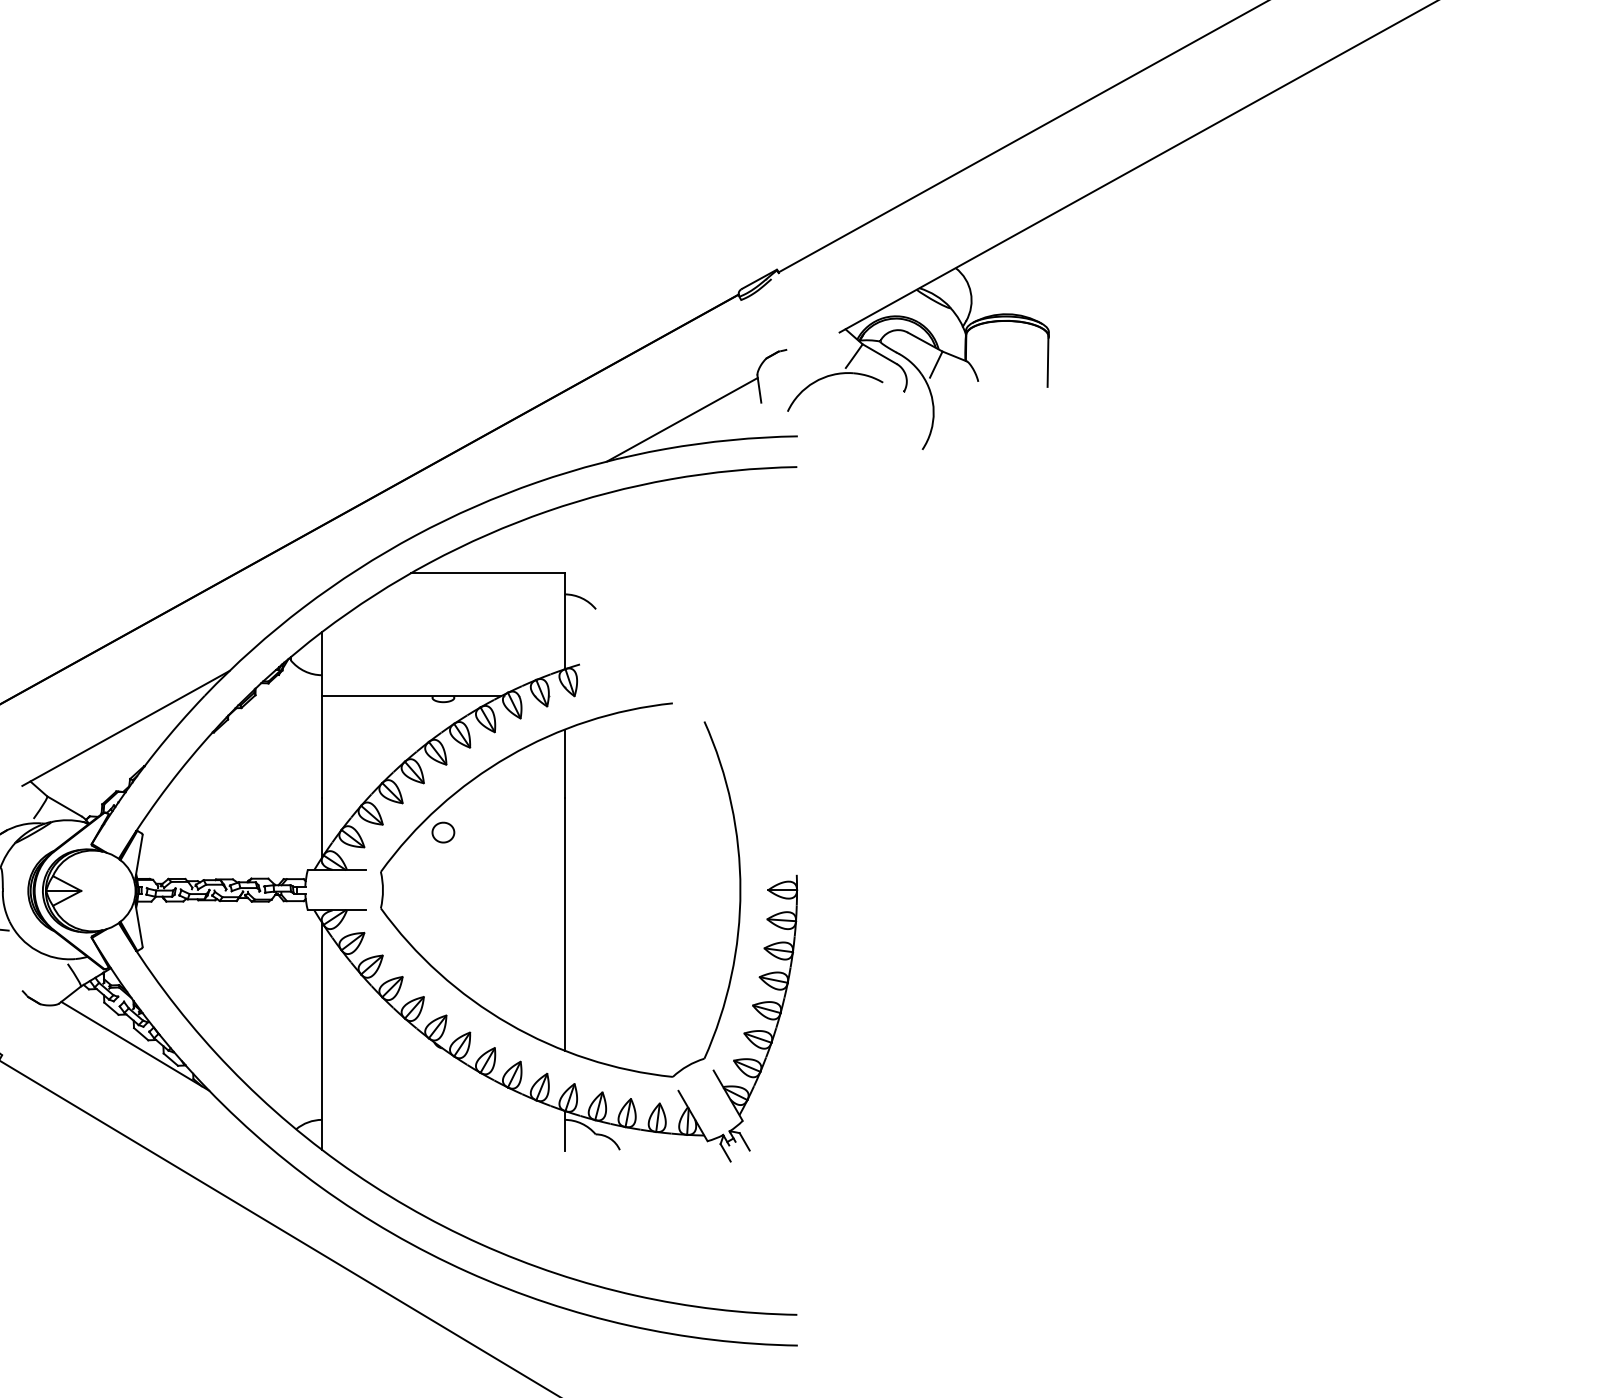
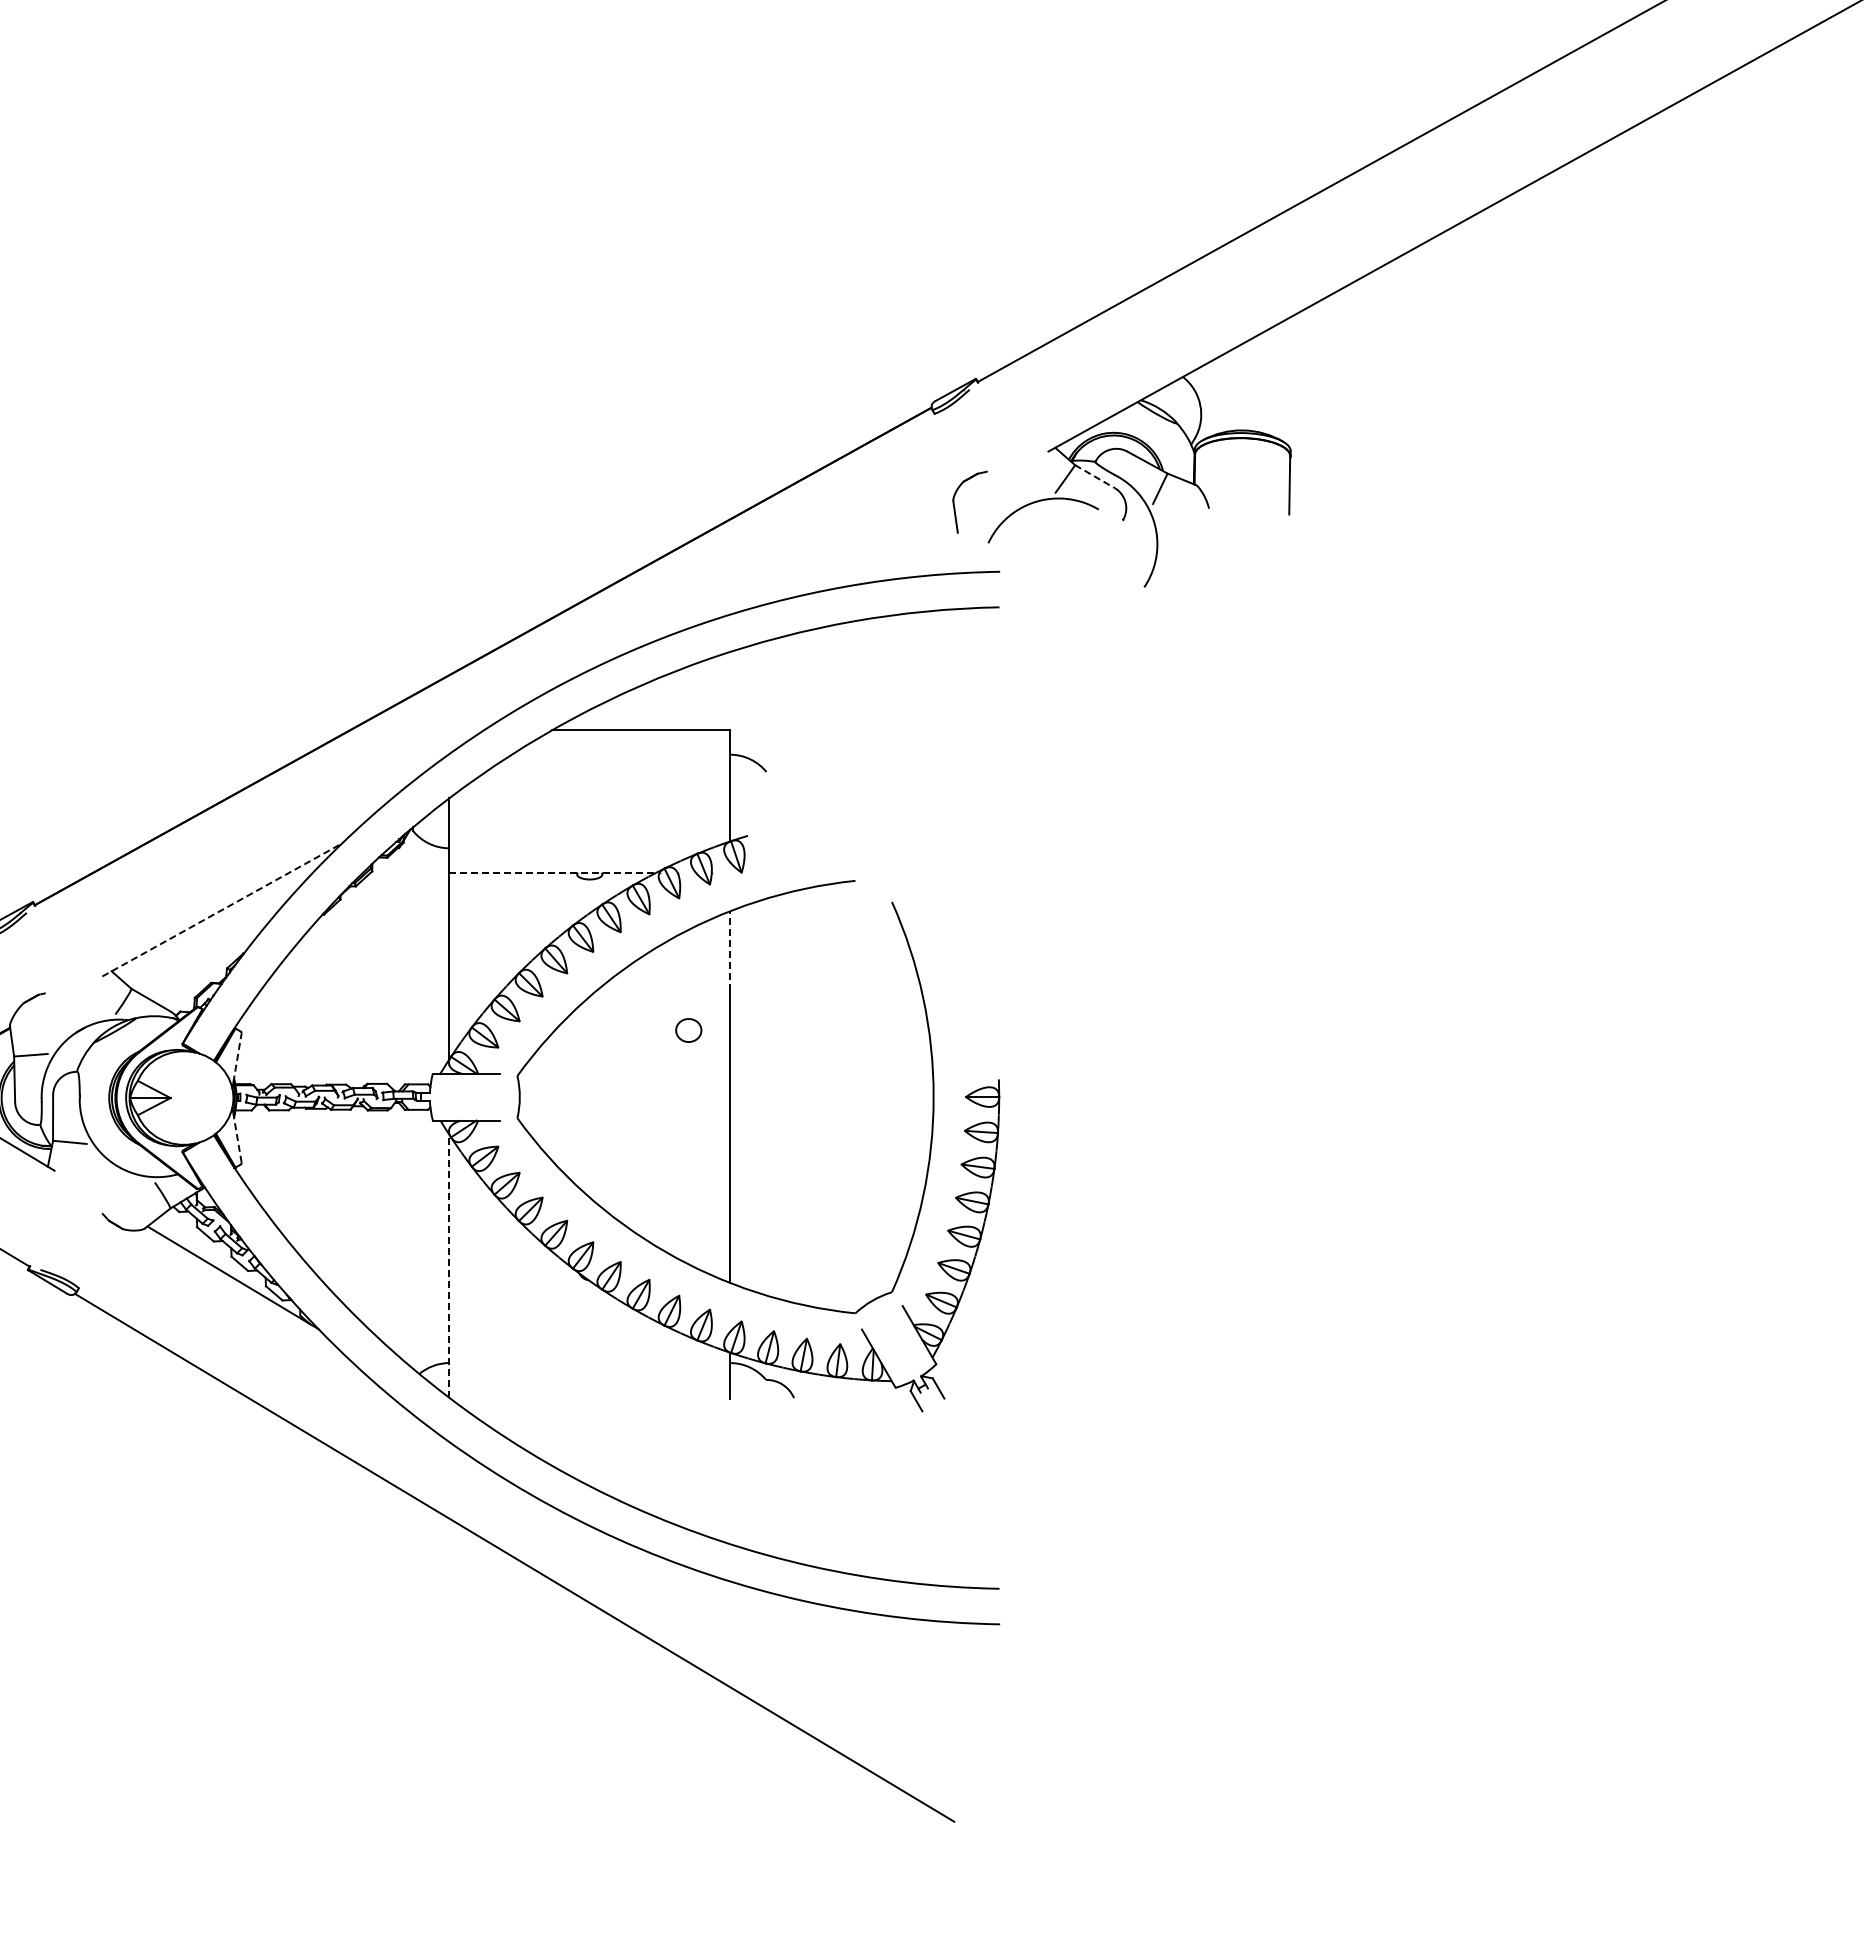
line: (879, 354) -> (1094, 476), solid -> dashed
line: (682, 419) -> (866, 552), removed
line: (412, 696) -> (553, 872), solid -> dashed
line: (126, 728) -> (222, 909), solid -> dashed
line: (564, 763) -> (730, 950), solid -> dashed
part: (443, 832) -> (688, 1030), moved
line: (139, 855) -> (237, 1057), solid -> dashed
line: (139, 925) -> (237, 1138), solid -> dashed
line: (322, 1036) -> (449, 1266), solid -> dashed

